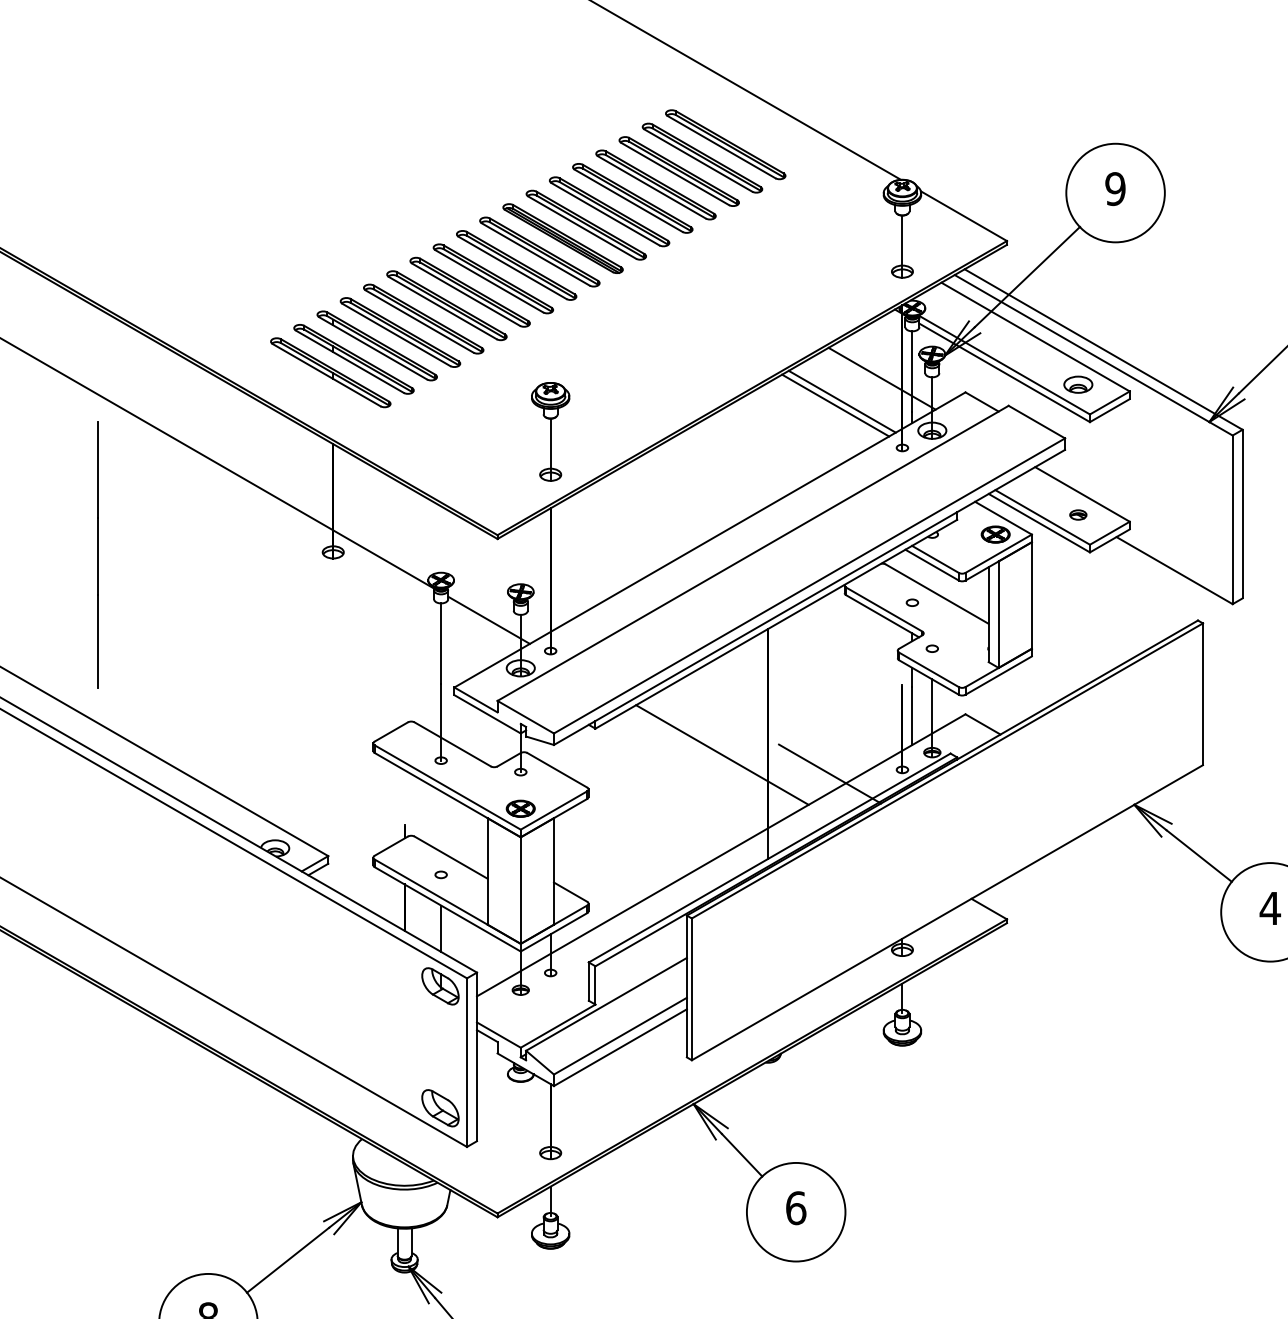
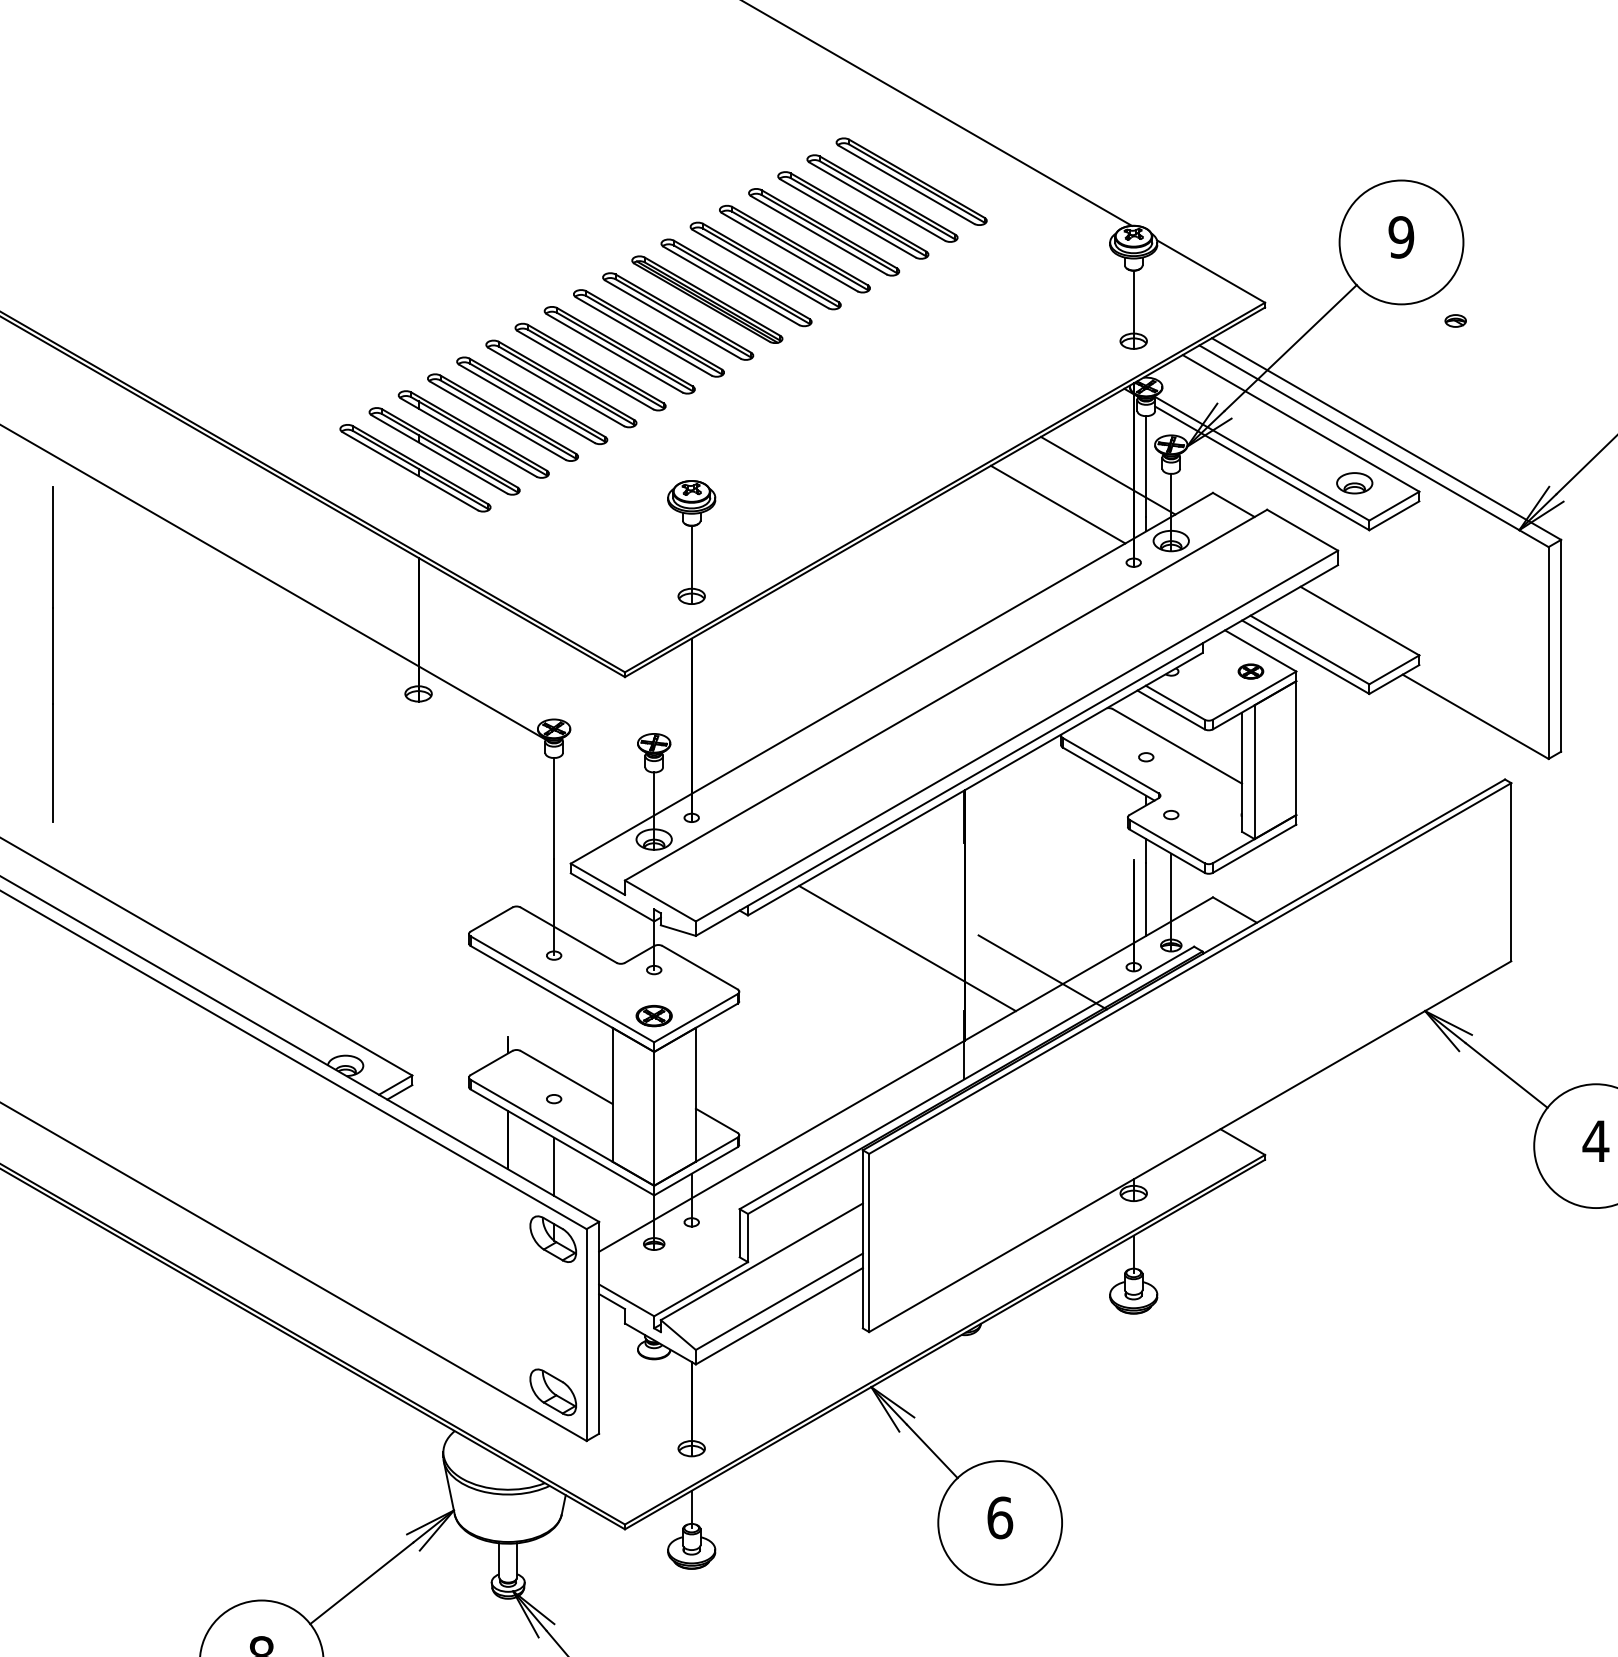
line: (835, 405) -> (1049, 509), removed
part: (1078, 514) -> (1455, 320), moved
part: (995, 534) -> (1250, 671), size x0.7
line: (97, 555) -> (52, 654), moved
line: (488, 619) -> (613, 778), removed

